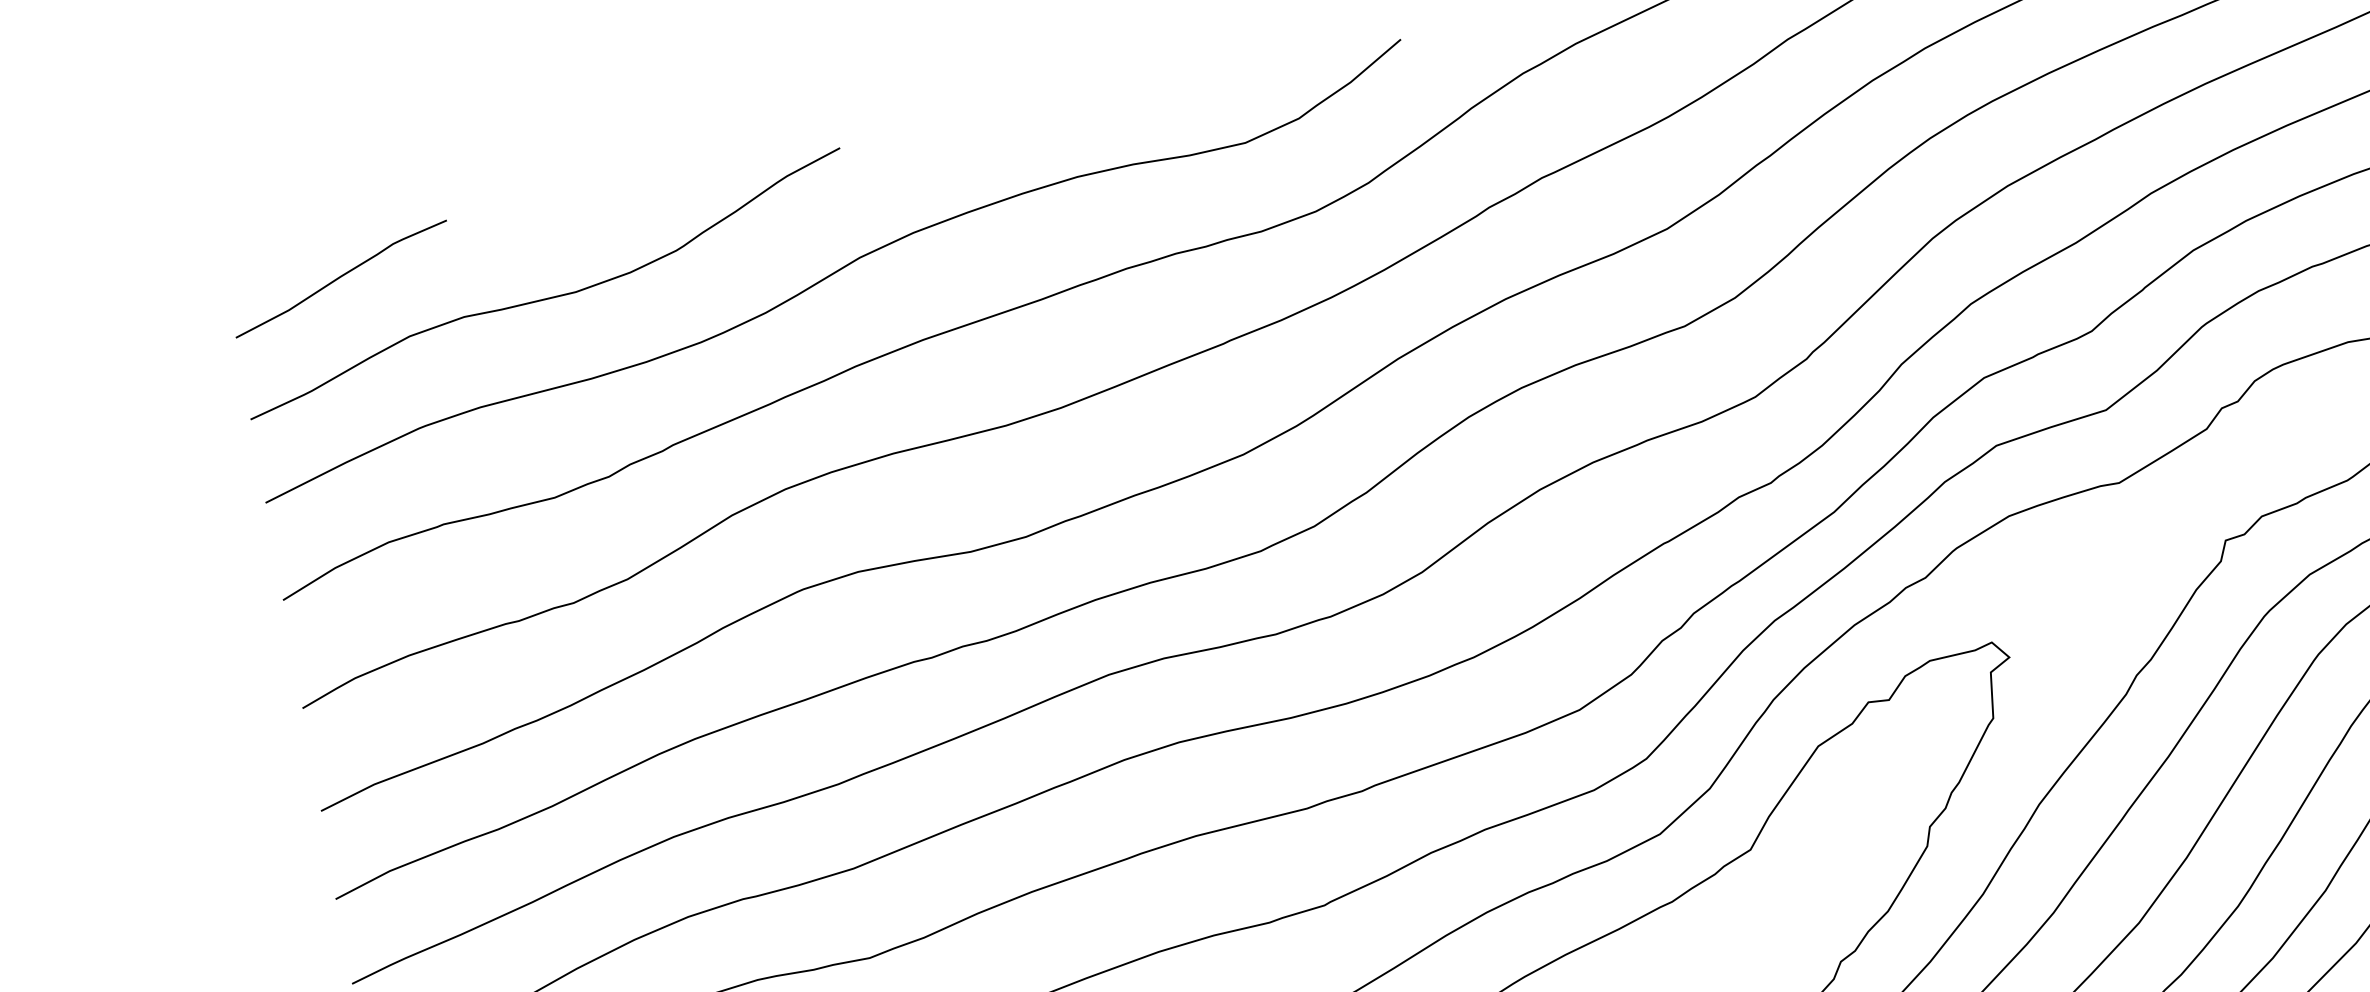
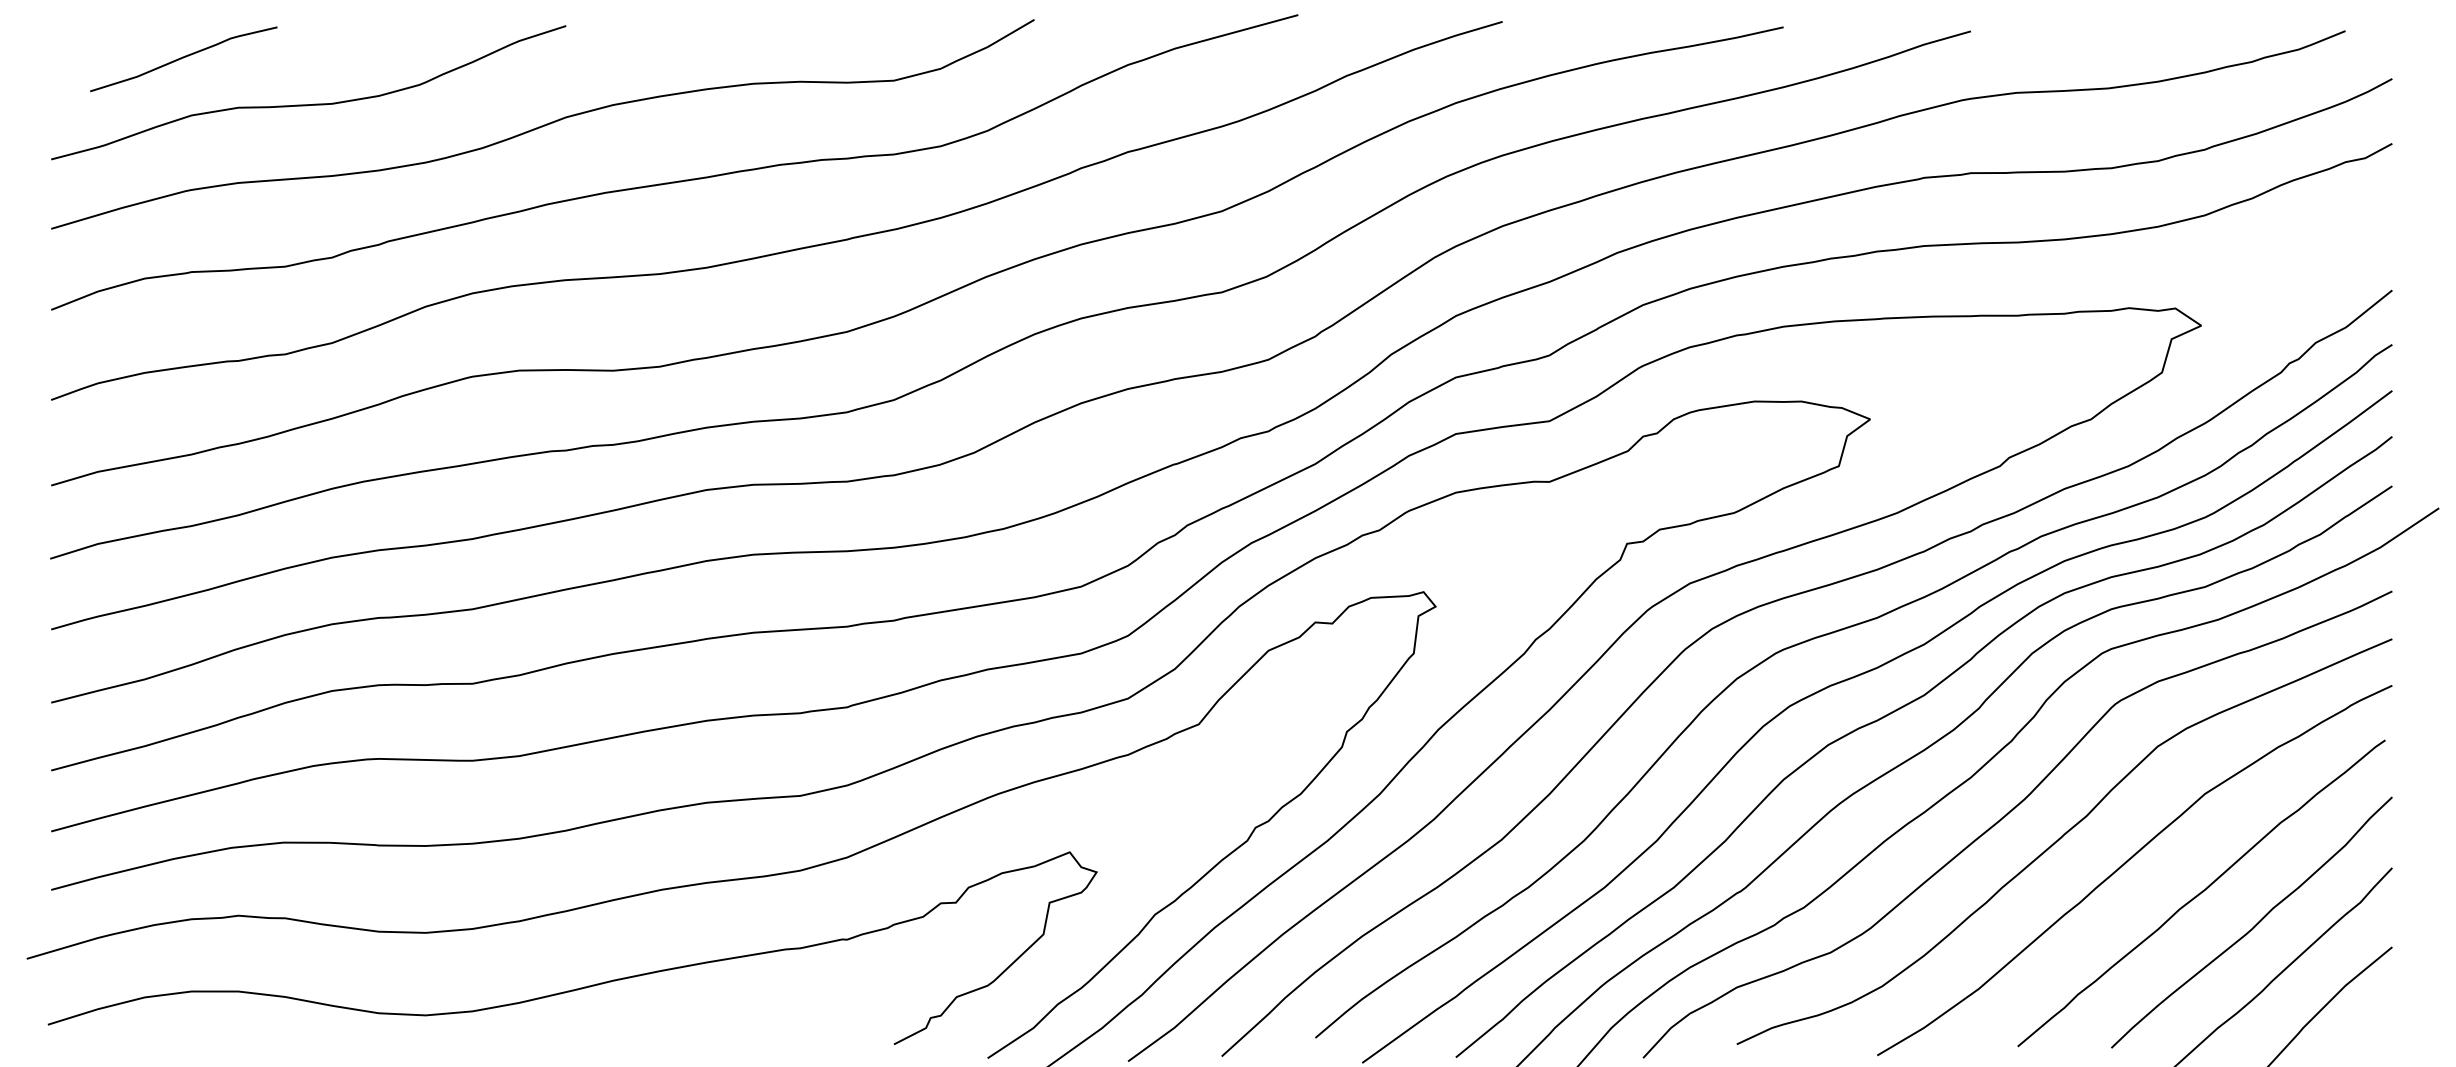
curve: (340, 278) -> (183, 58), moved

